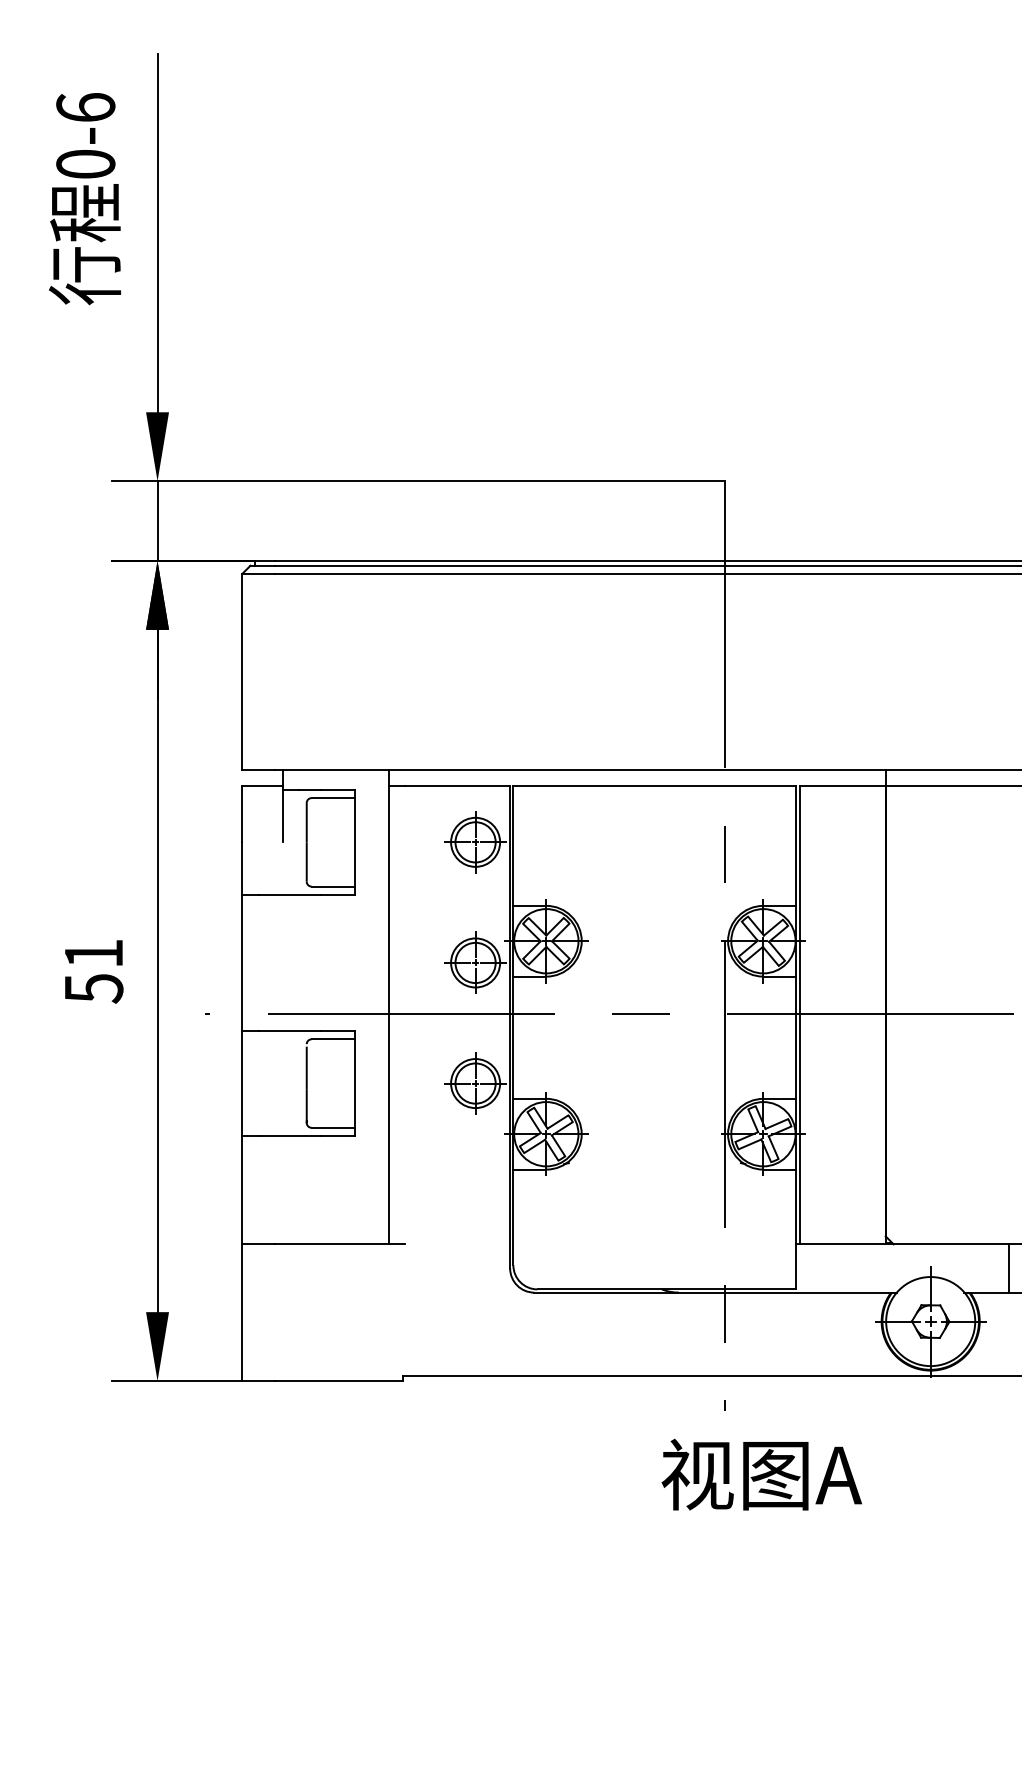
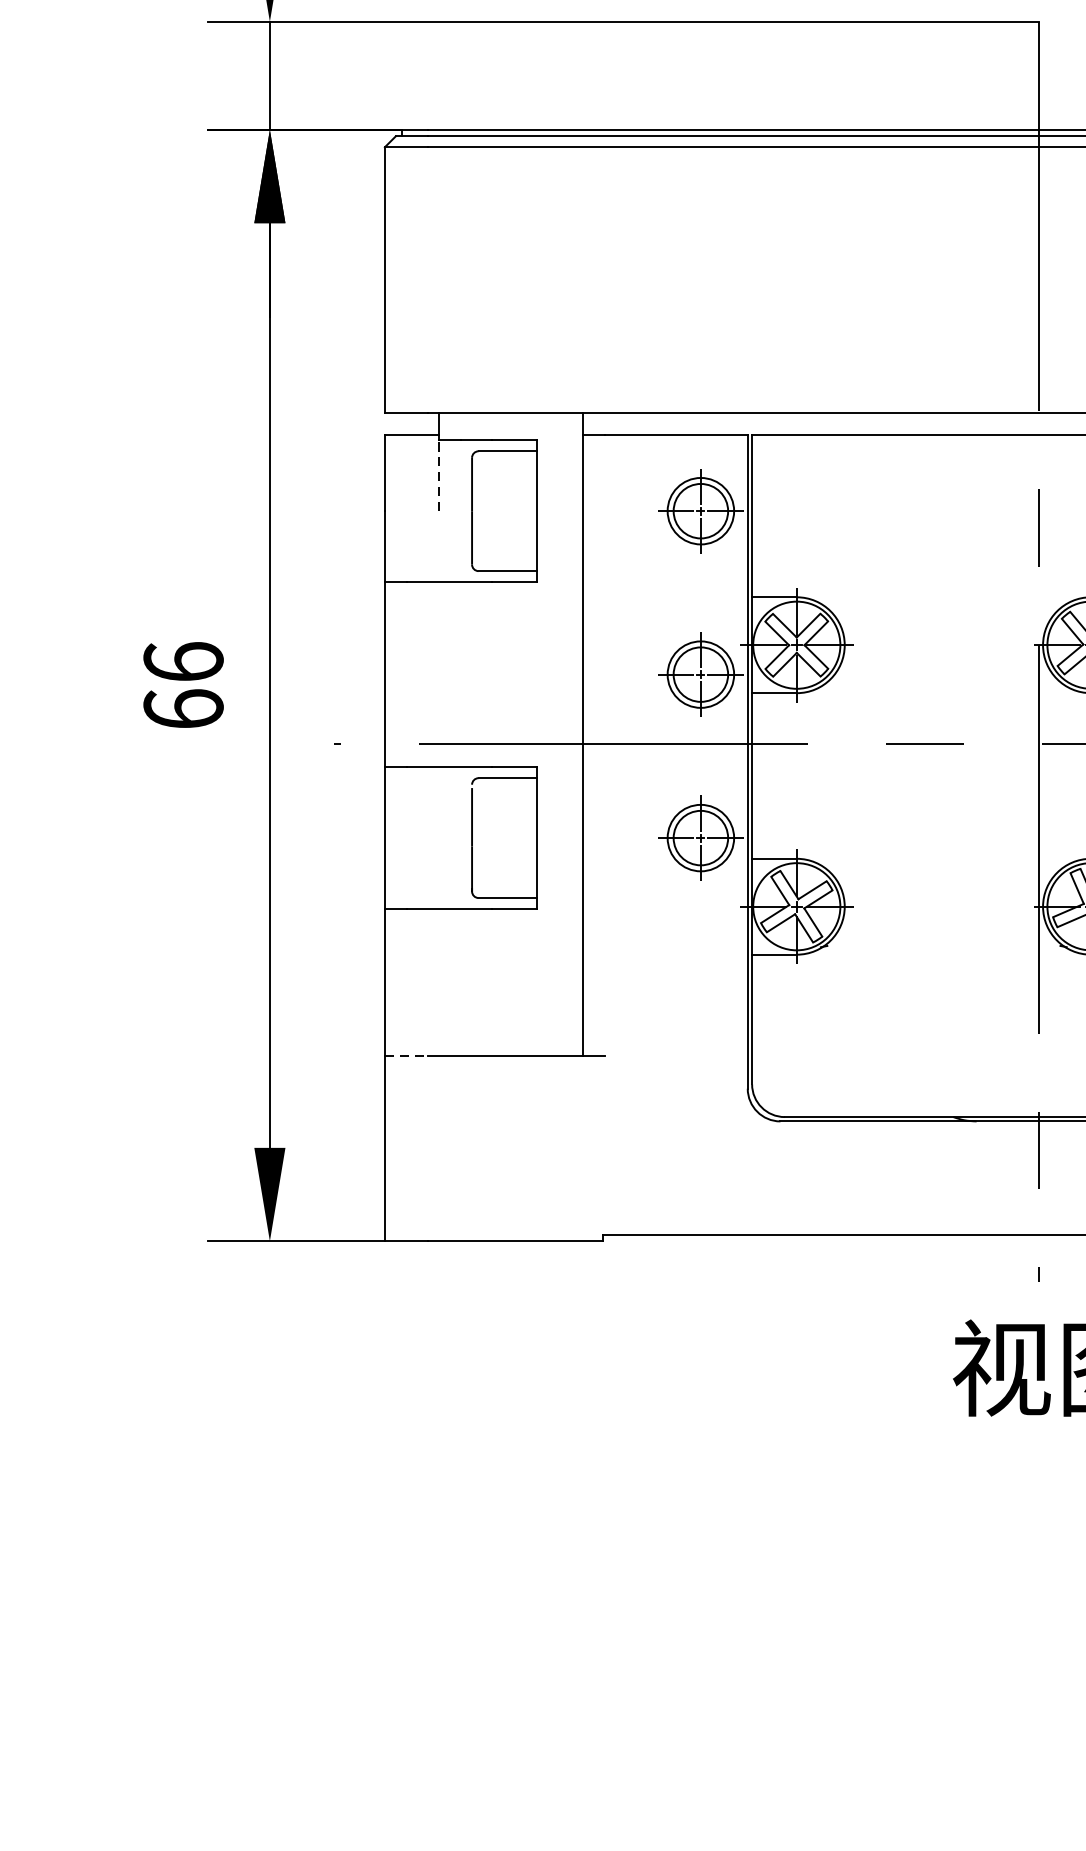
line: (282, 815) -> (439, 474), solid -> dashed
text: (93, 971) -> (183, 686), 51 -> 66
line: (258, 1244) -> (406, 1056), solid -> dashed

